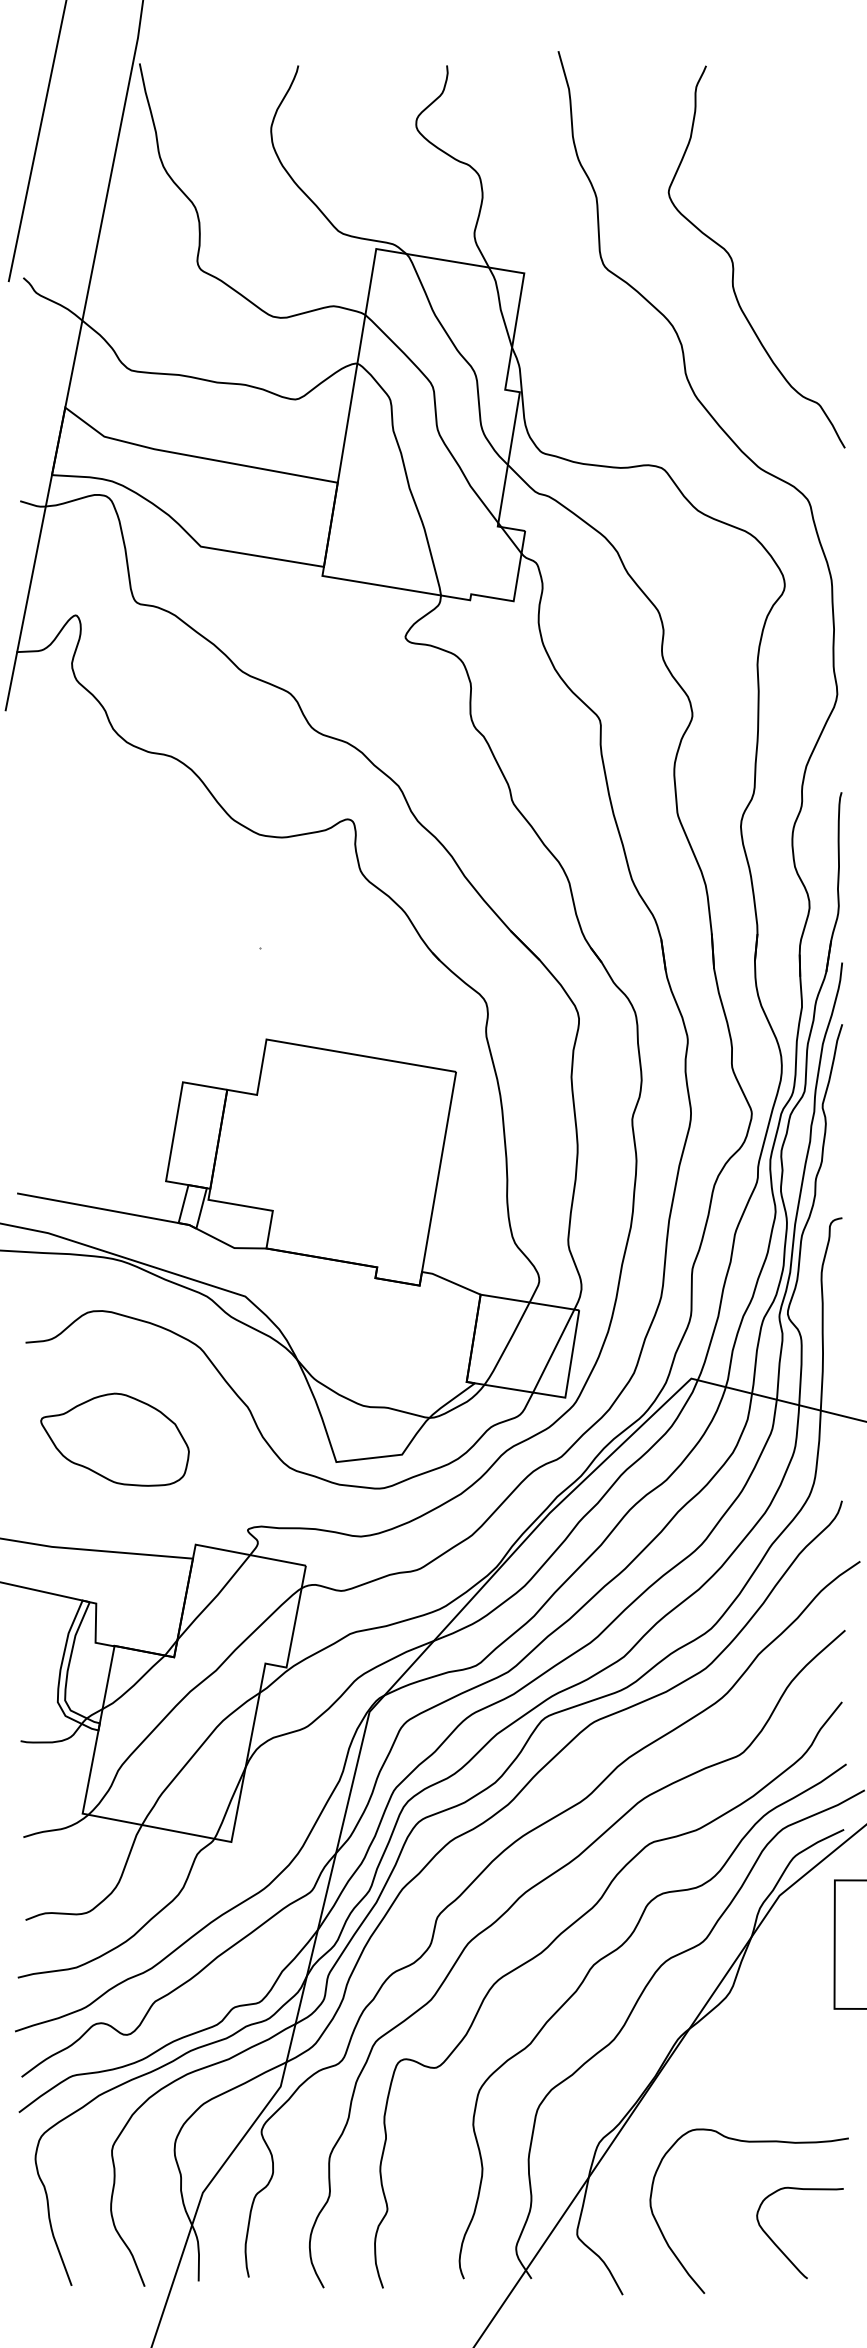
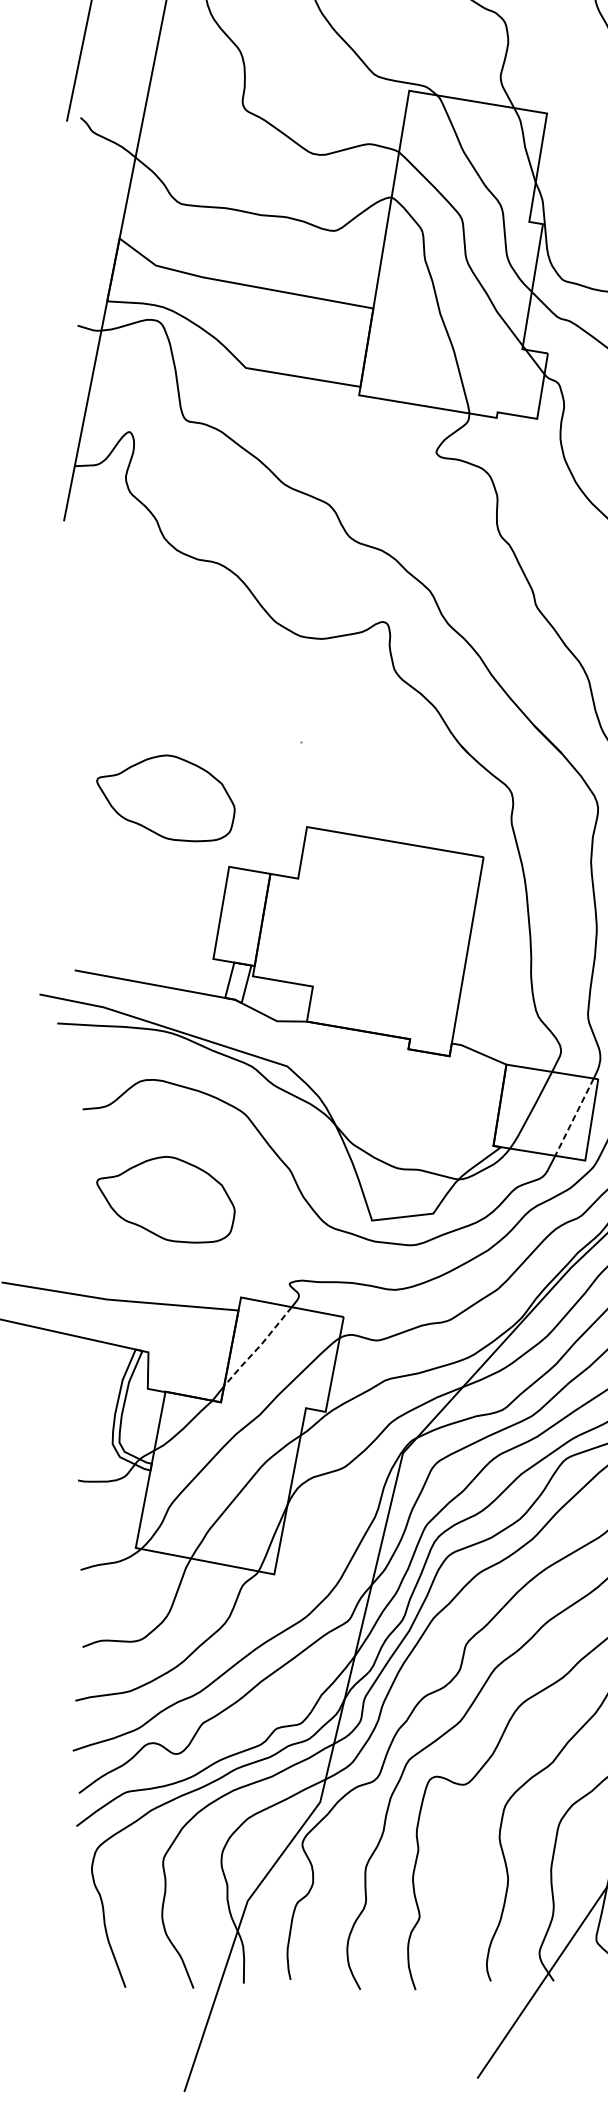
part: (114, 1008) -> (165, 798), added
line: (553, 1351) -> (574, 1117), solid -> dashed
line: (214, 1598) -> (258, 1347), solid -> dashed

